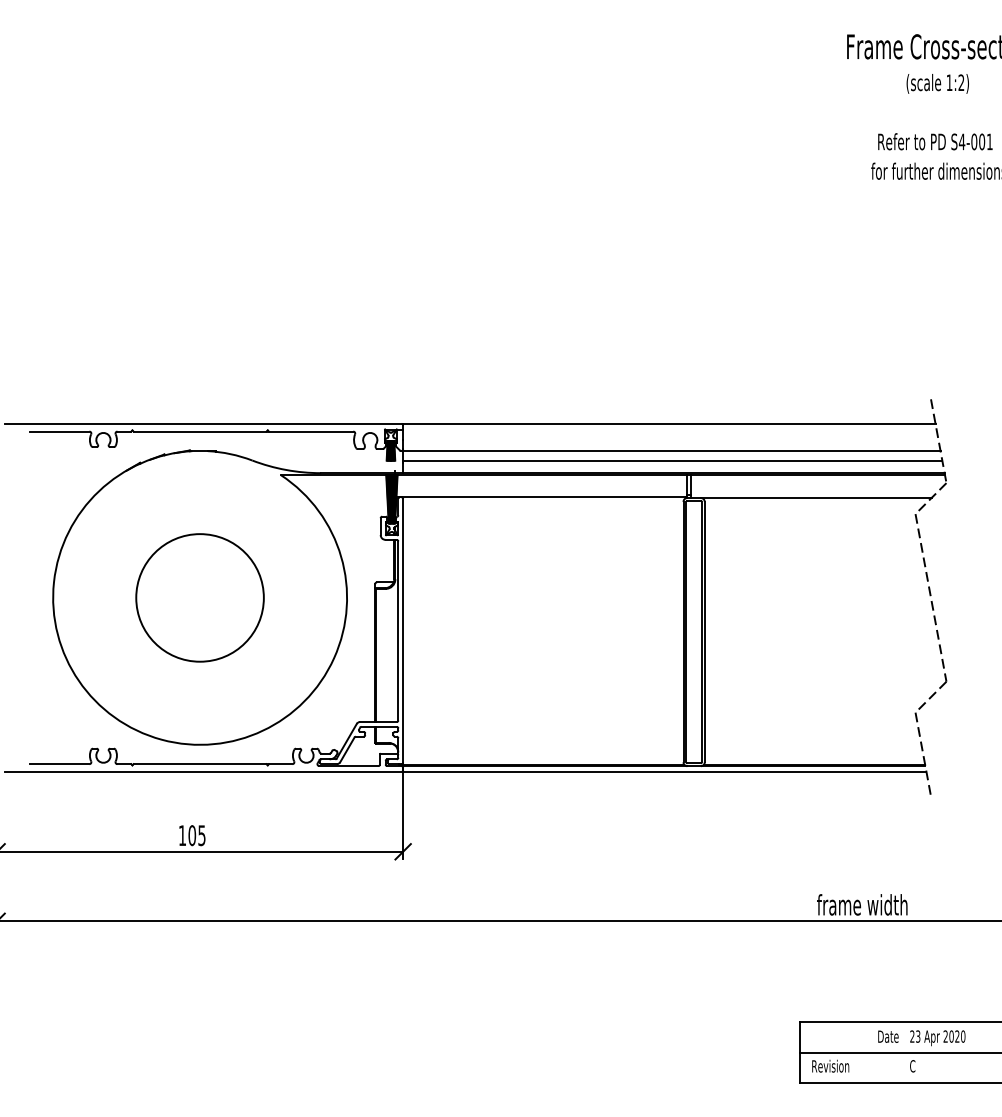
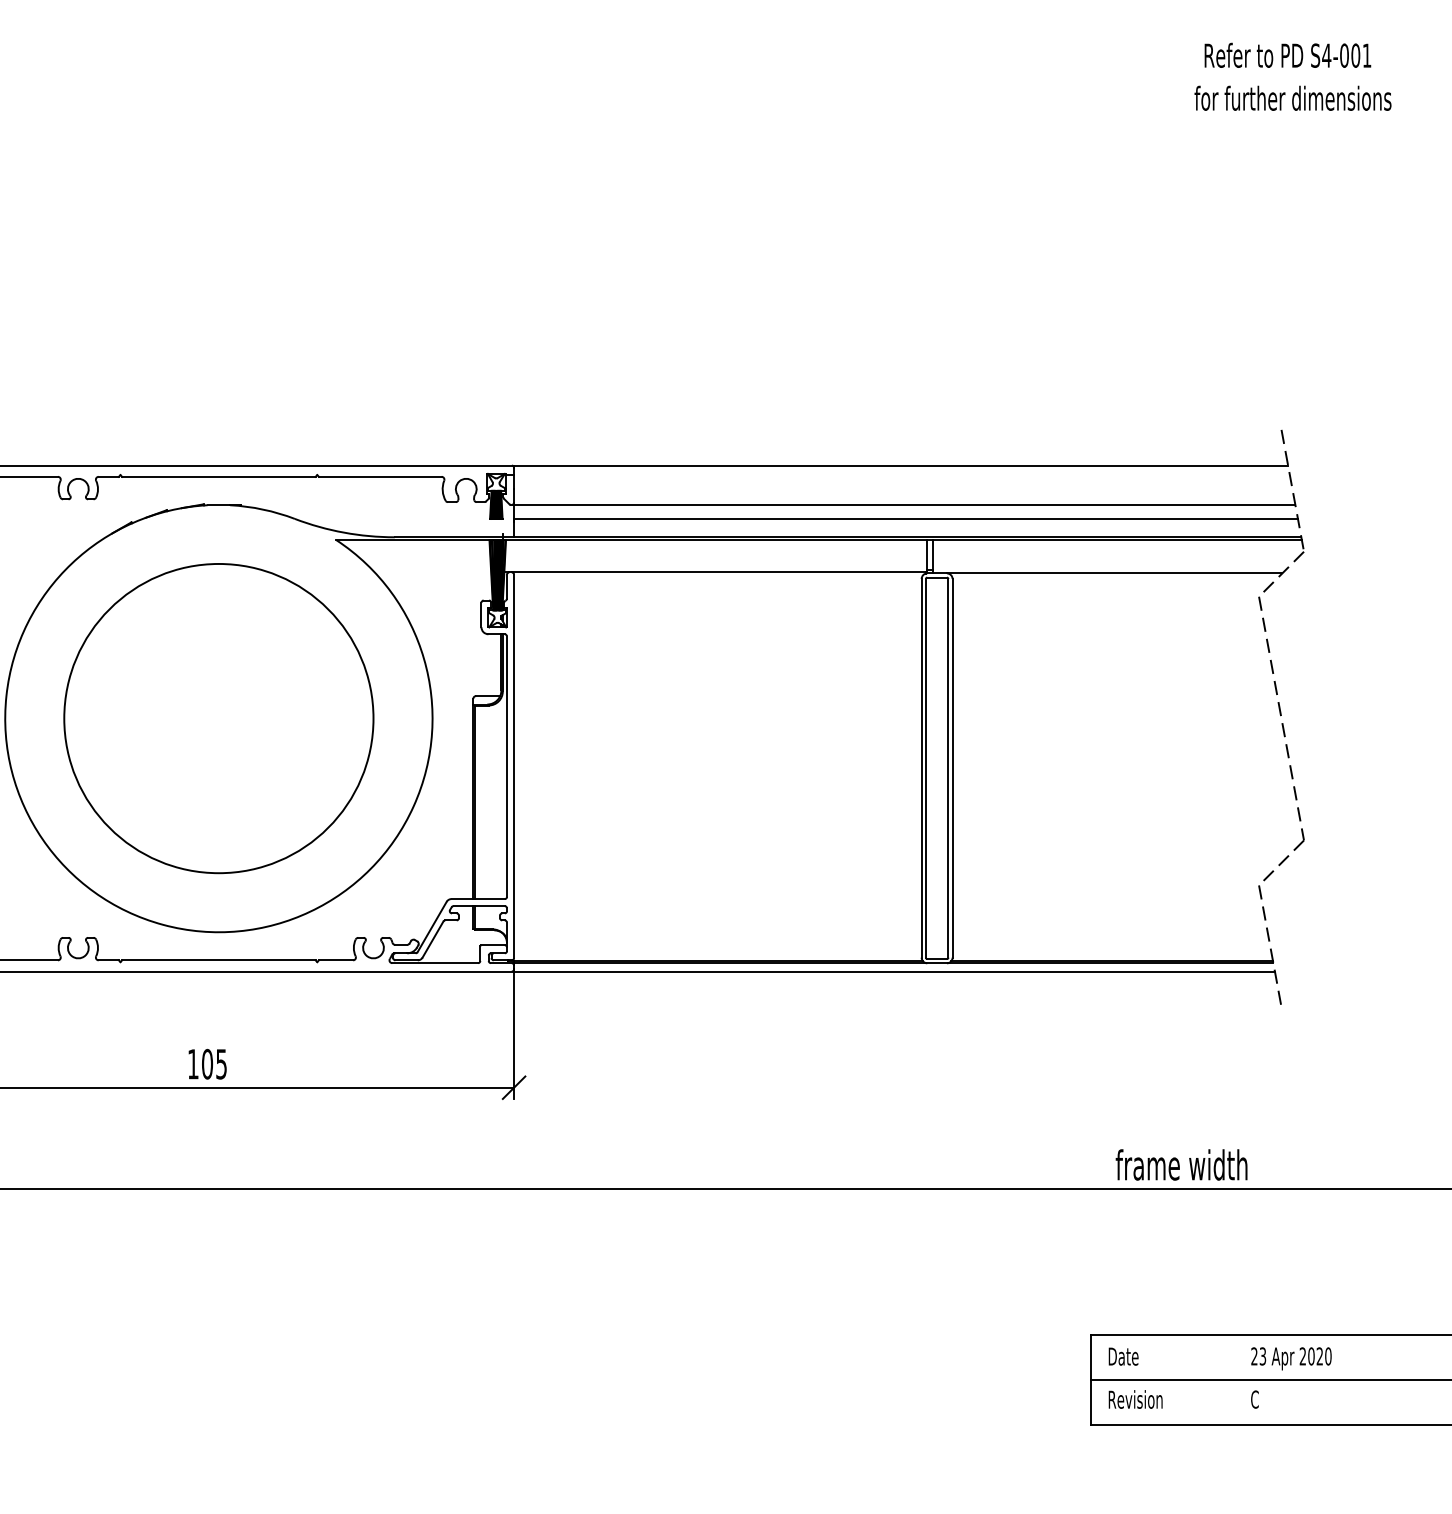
circle: (199, 597) -> (217, 718), size x1.67
text: (888, 1036) -> (1123, 1356), moved

